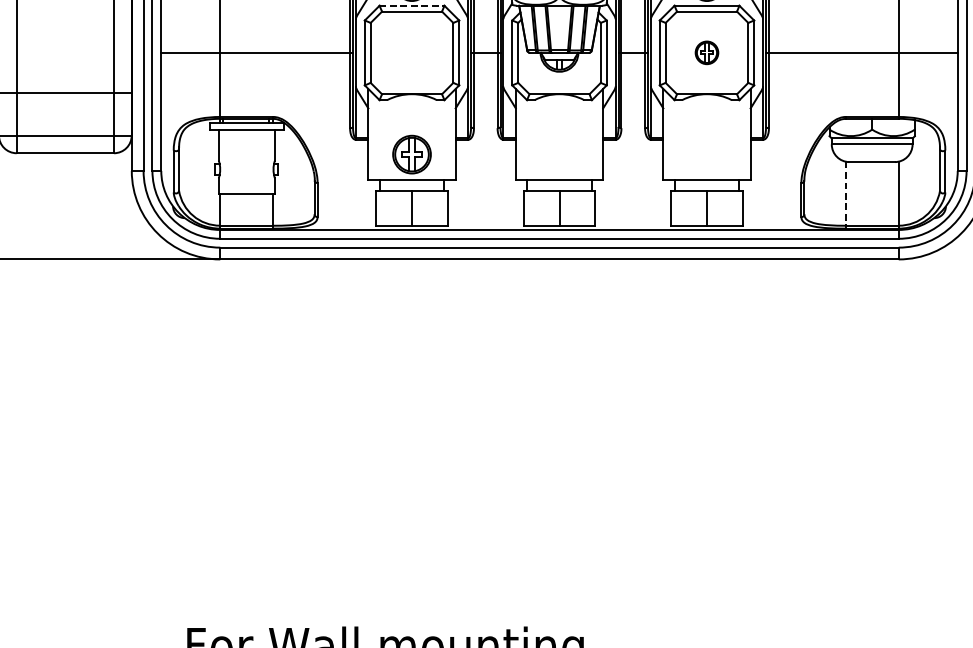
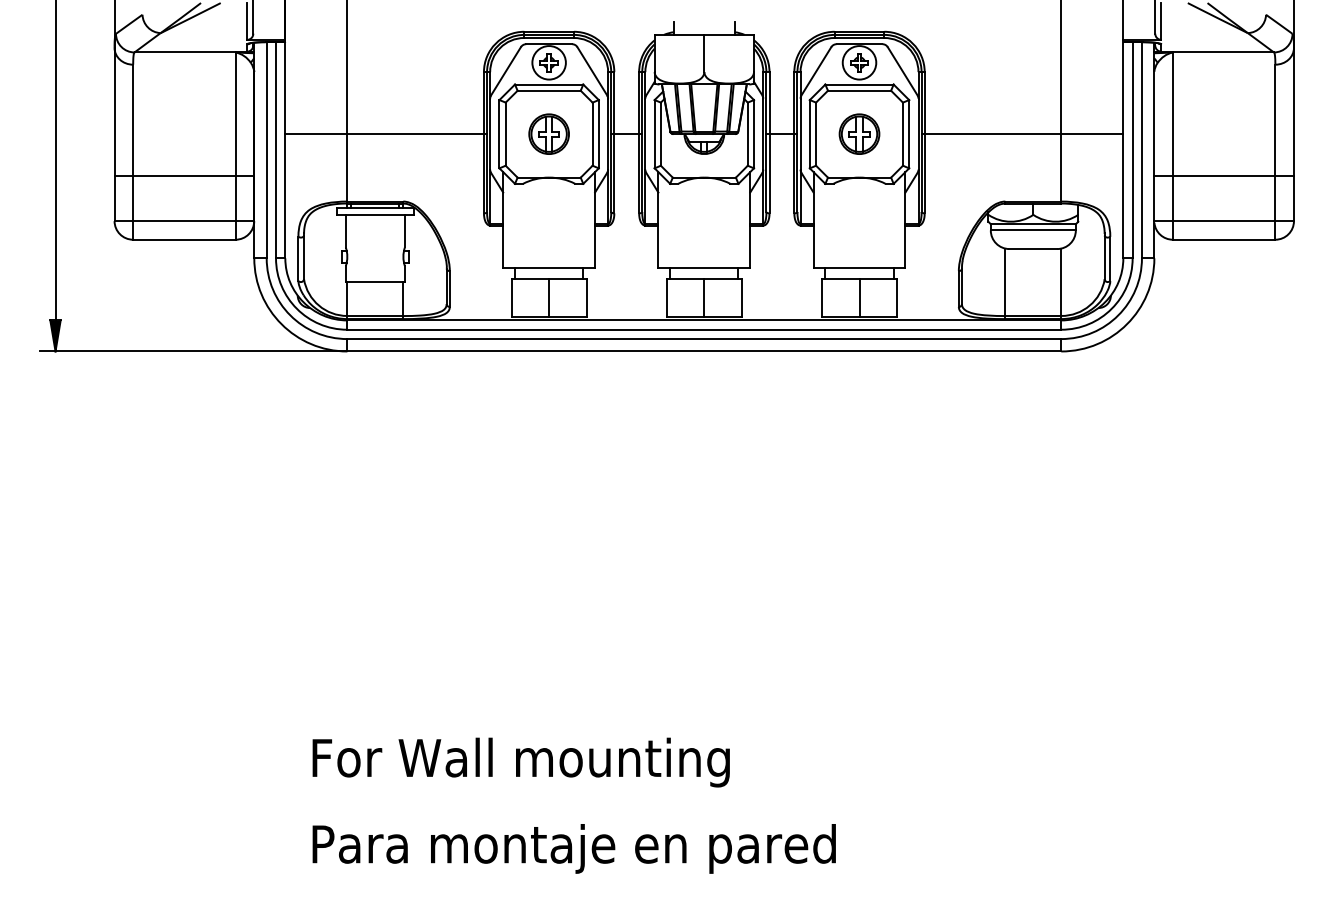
line: (412, 5) -> (549, 84), dashed -> solid
part: (706, 52) -> (859, 133), size x1.67
part: (411, 153) -> (548, 133), moved
line: (845, 193) -> (1005, 282), dashed -> solid

